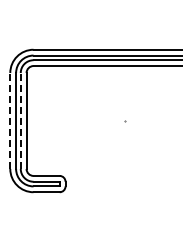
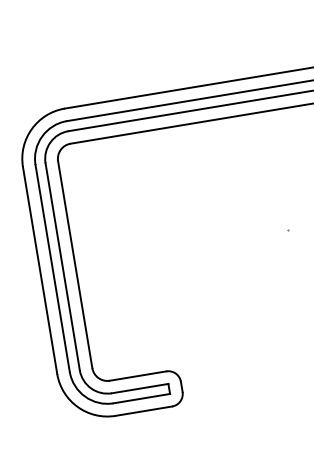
line: (10, 121) -> (40, 271), dashed -> solid
line: (20, 121) -> (62, 267), dashed -> solid

